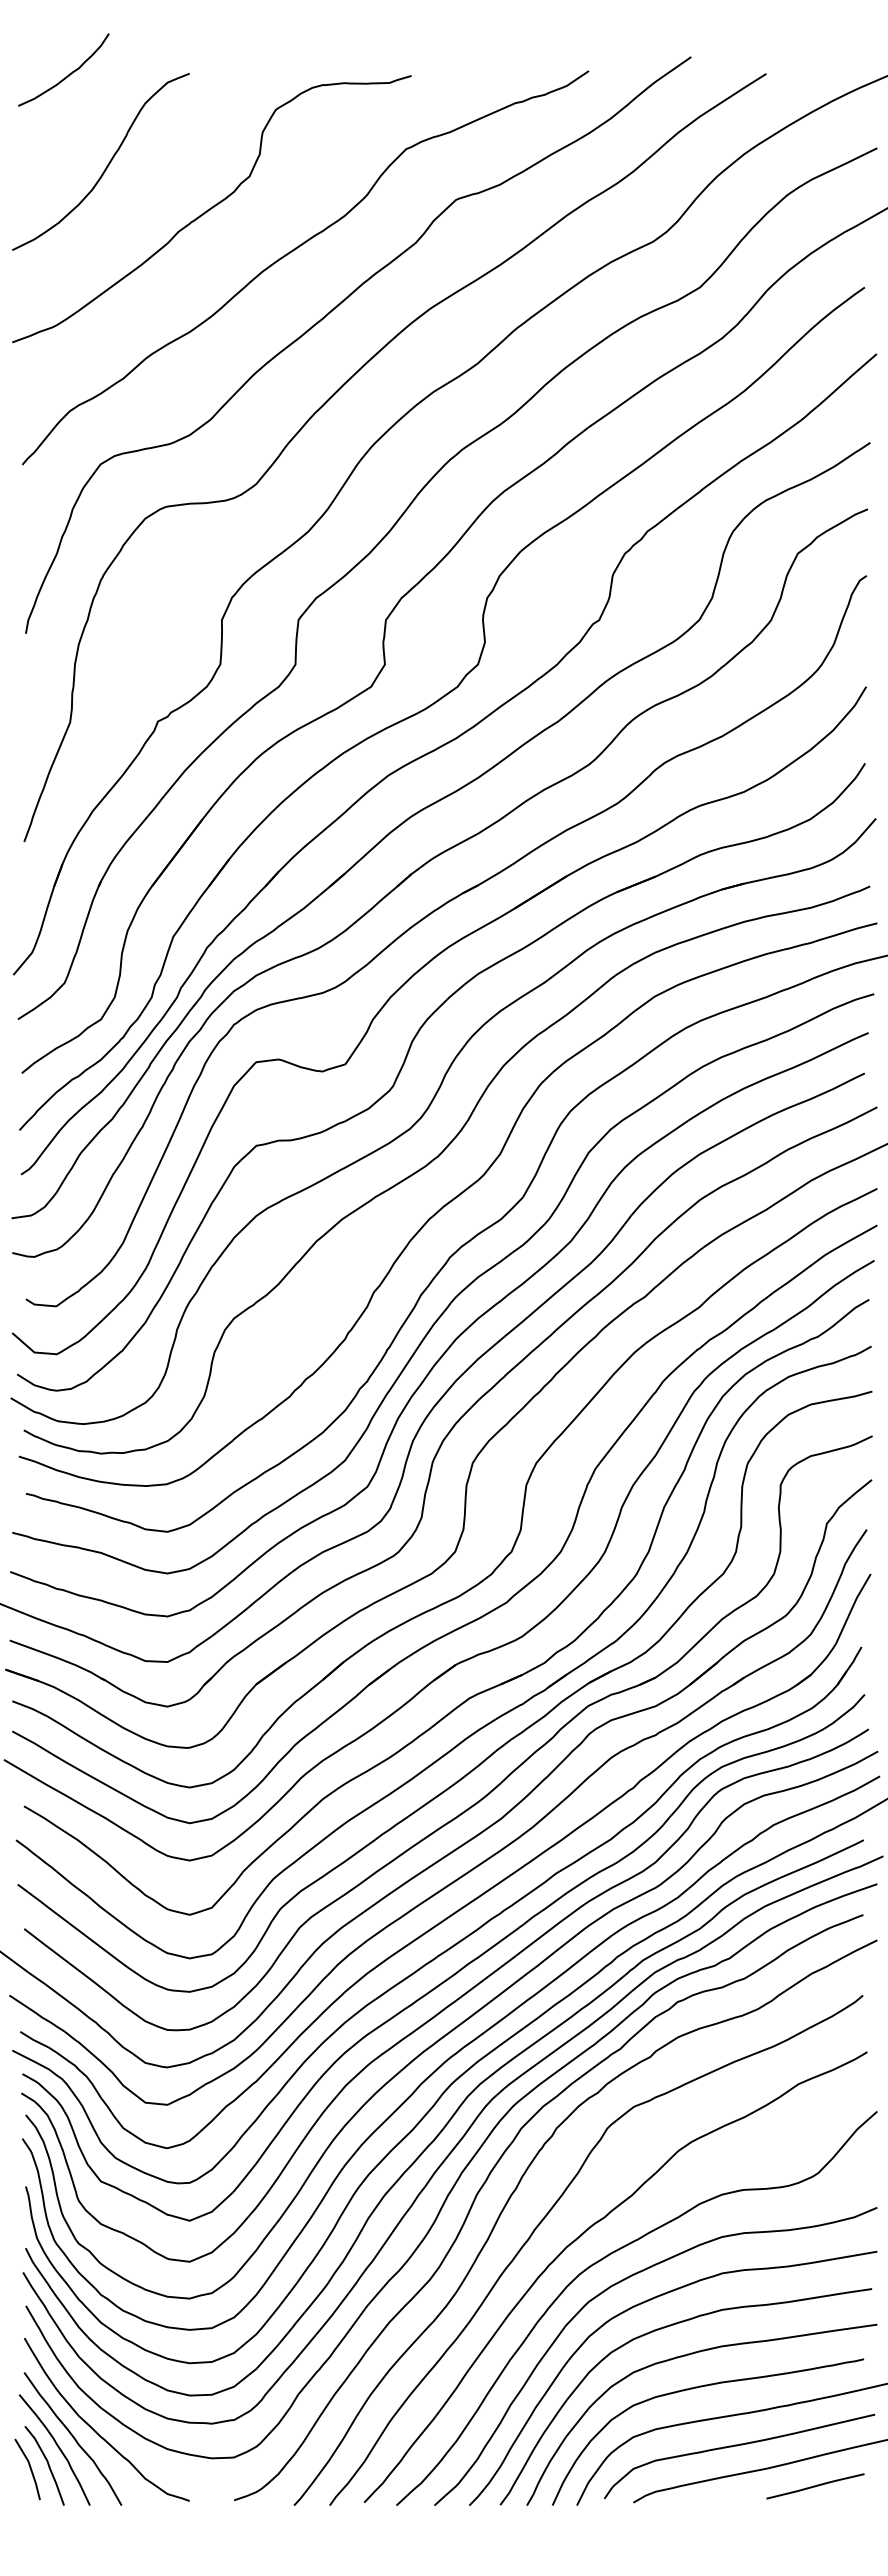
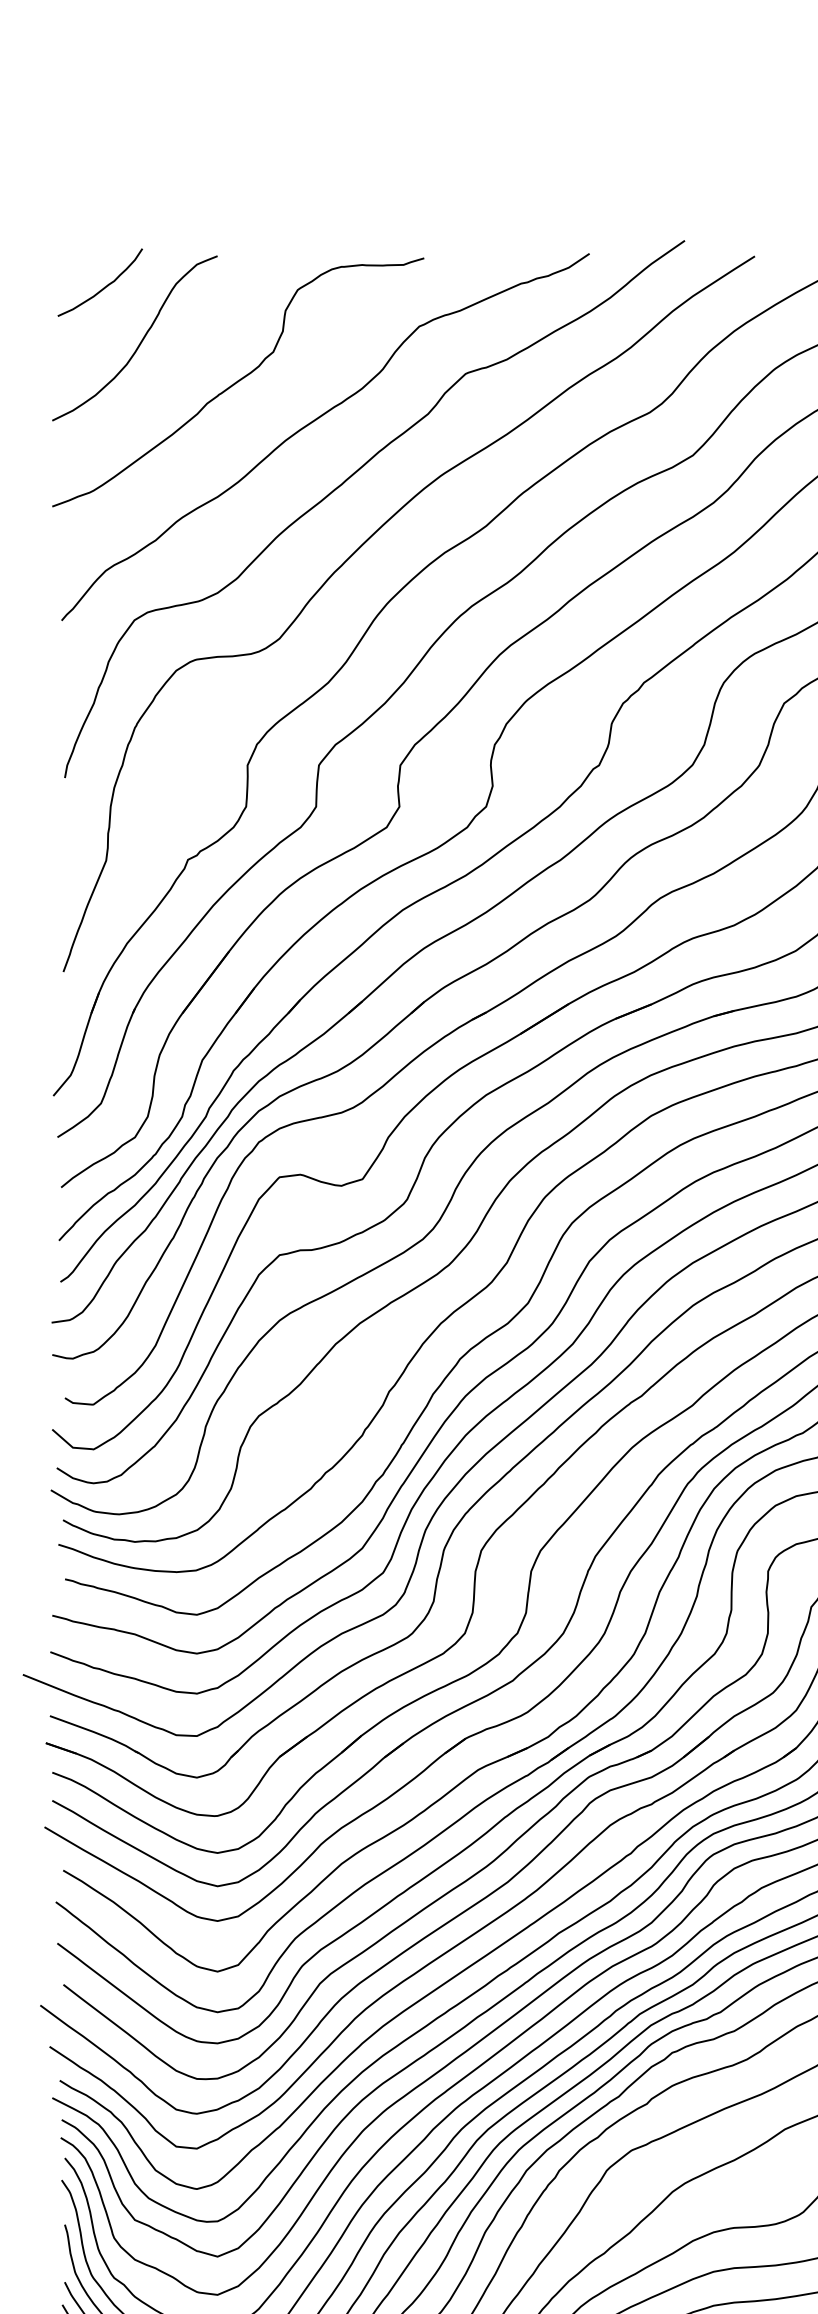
curve: (68, 74) -> (104, 286), moved

